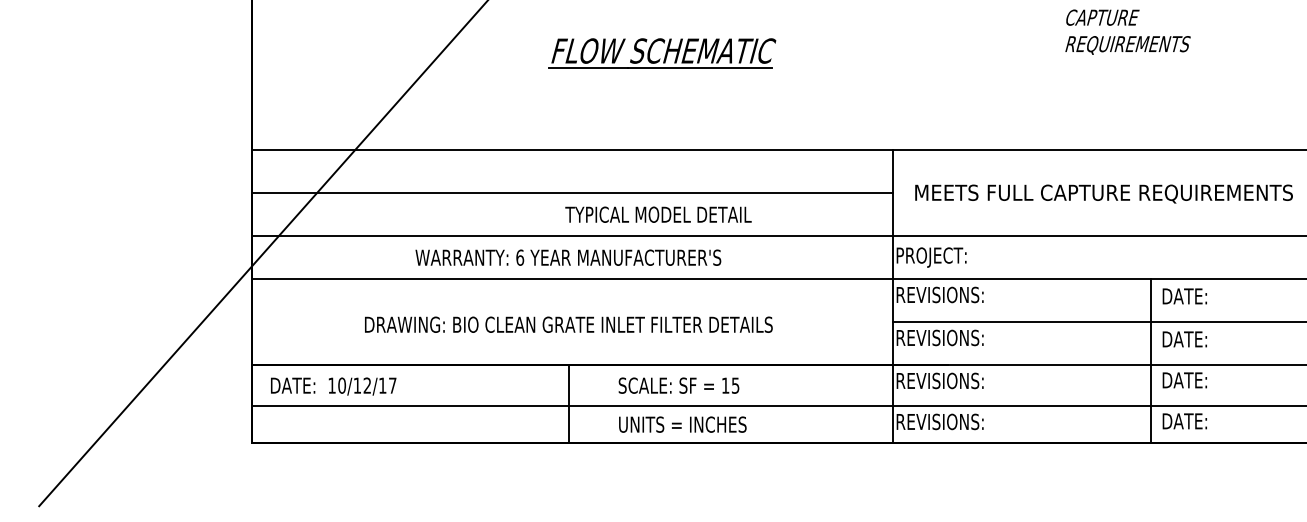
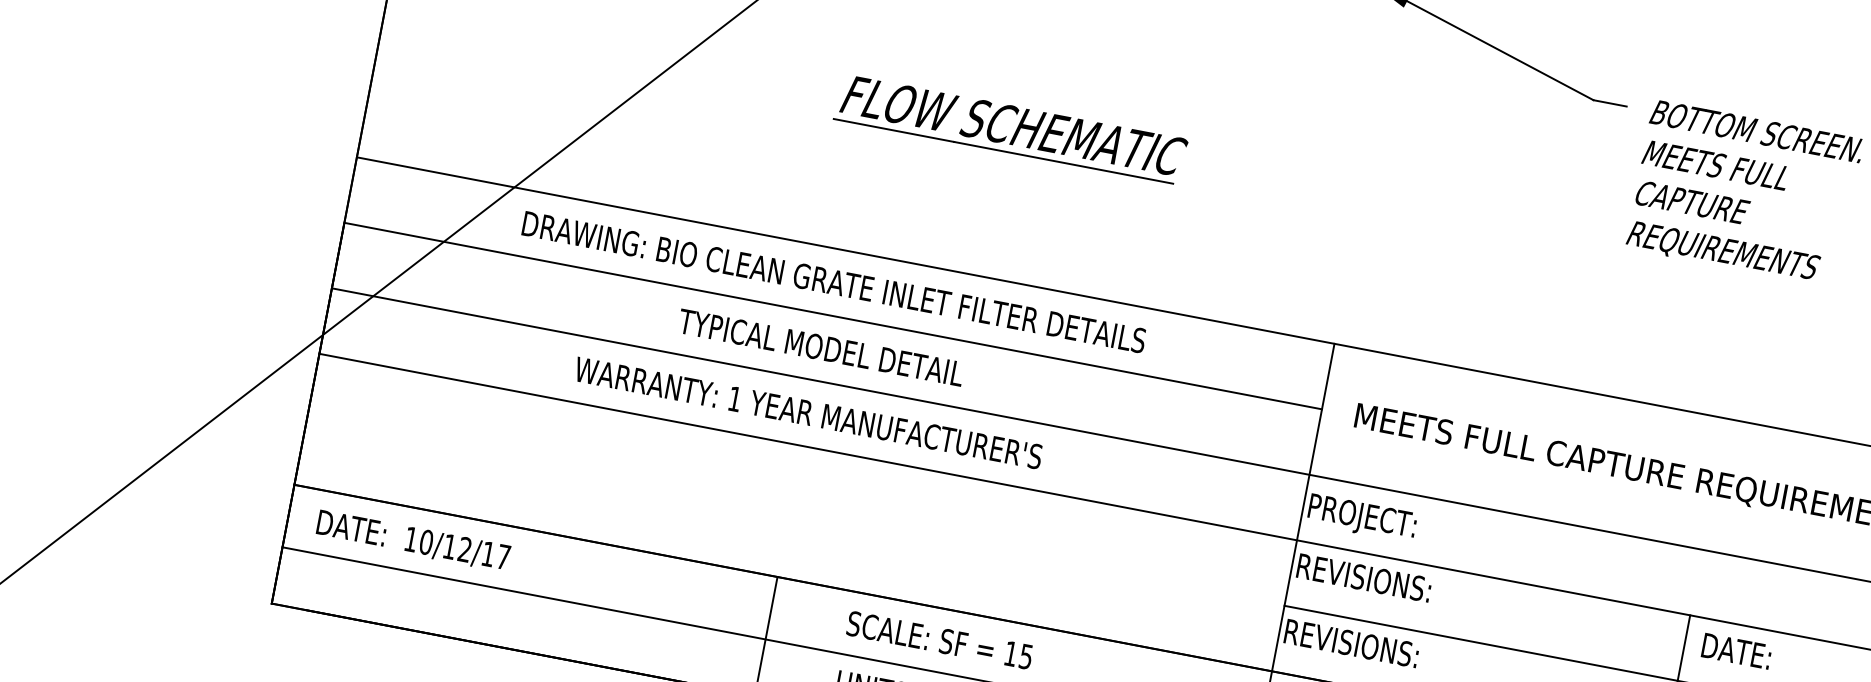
text: (658, 214) -> (821, 347), moved
text: (520, 257) -> (735, 398), 6 -> 1
text: (568, 324) -> (833, 281), moved

